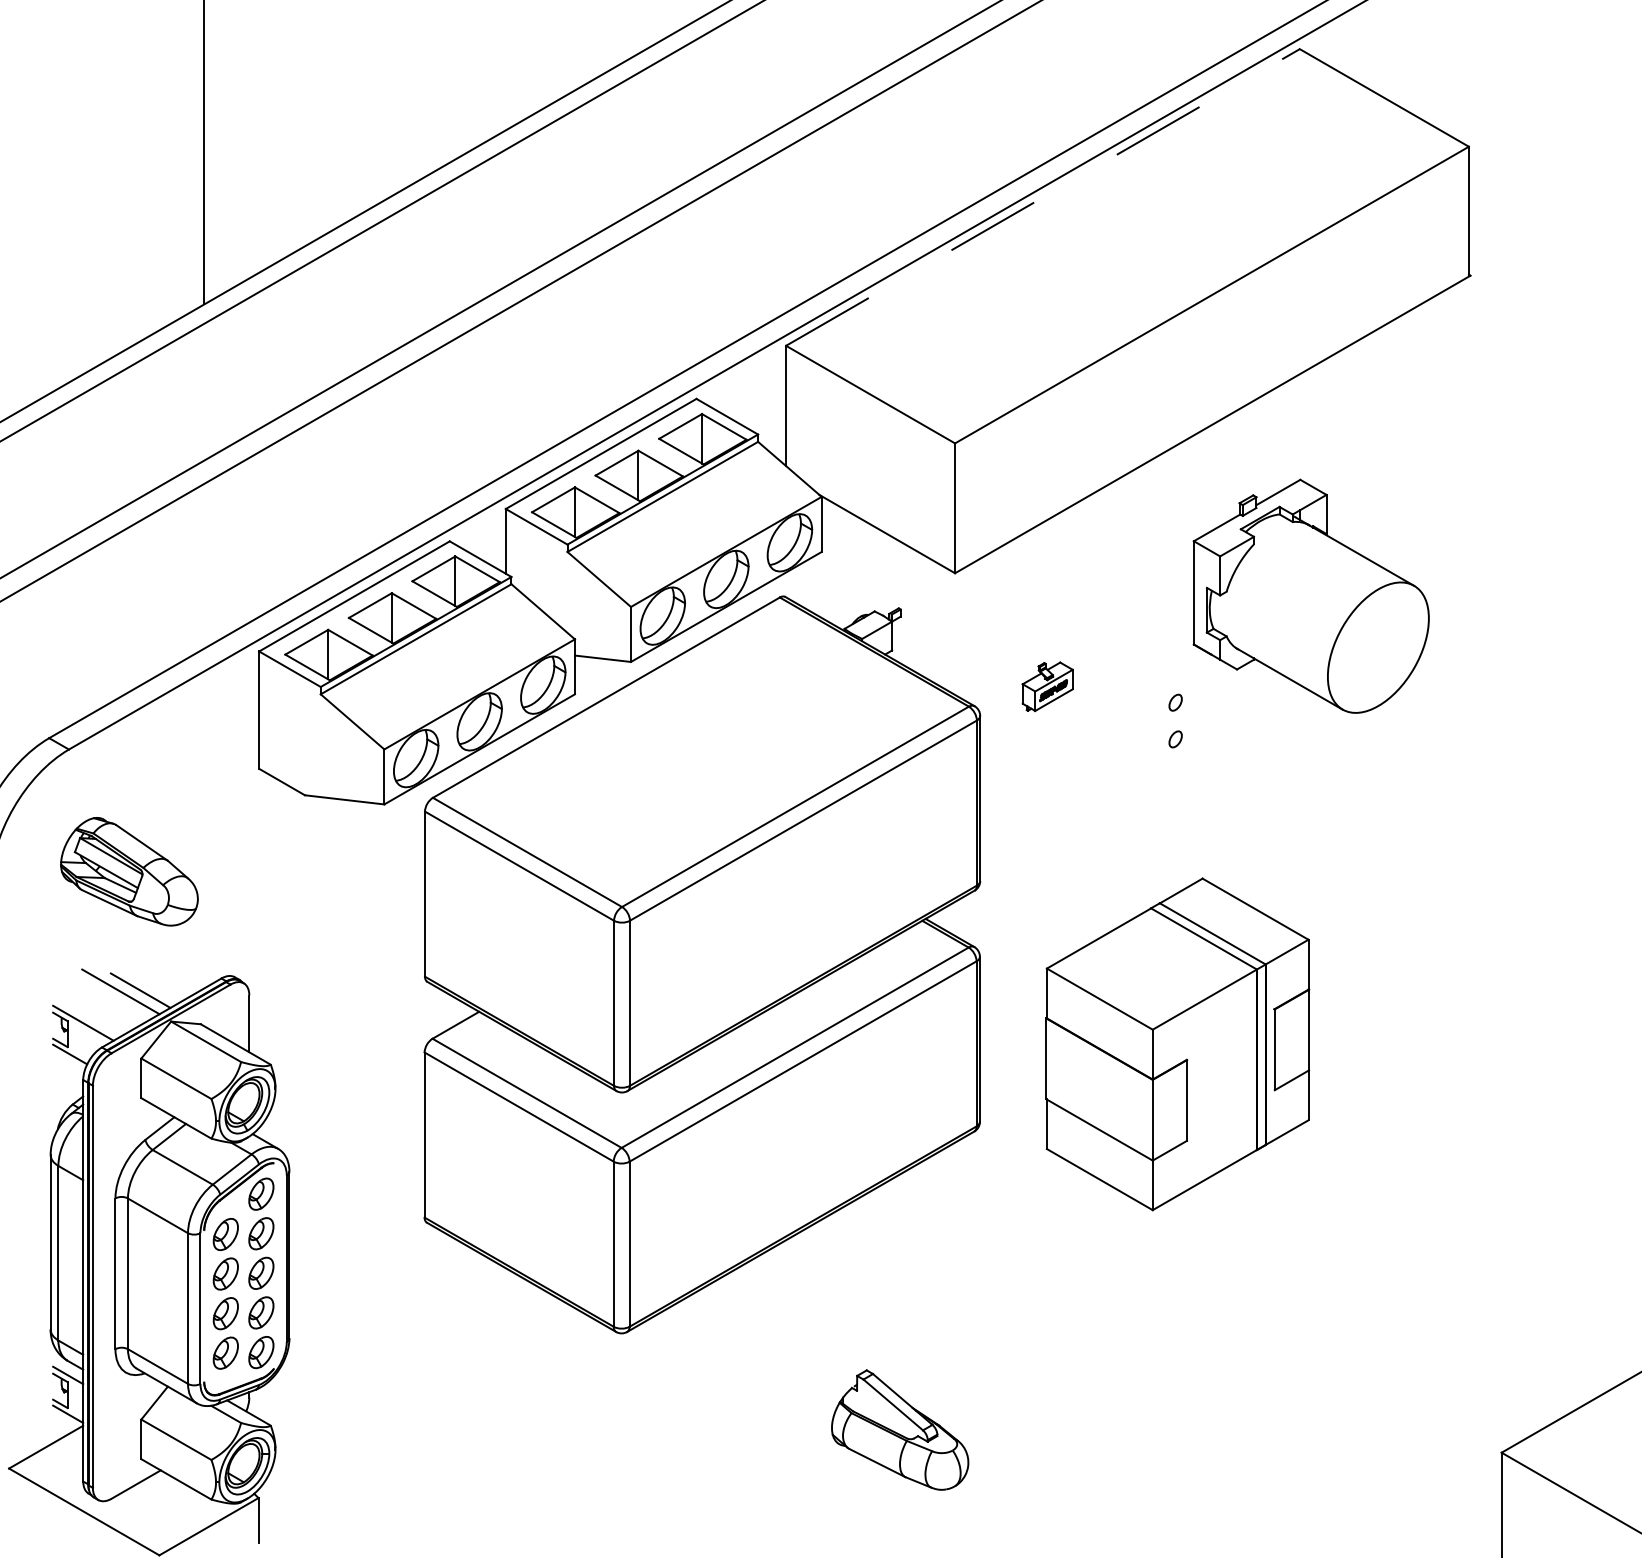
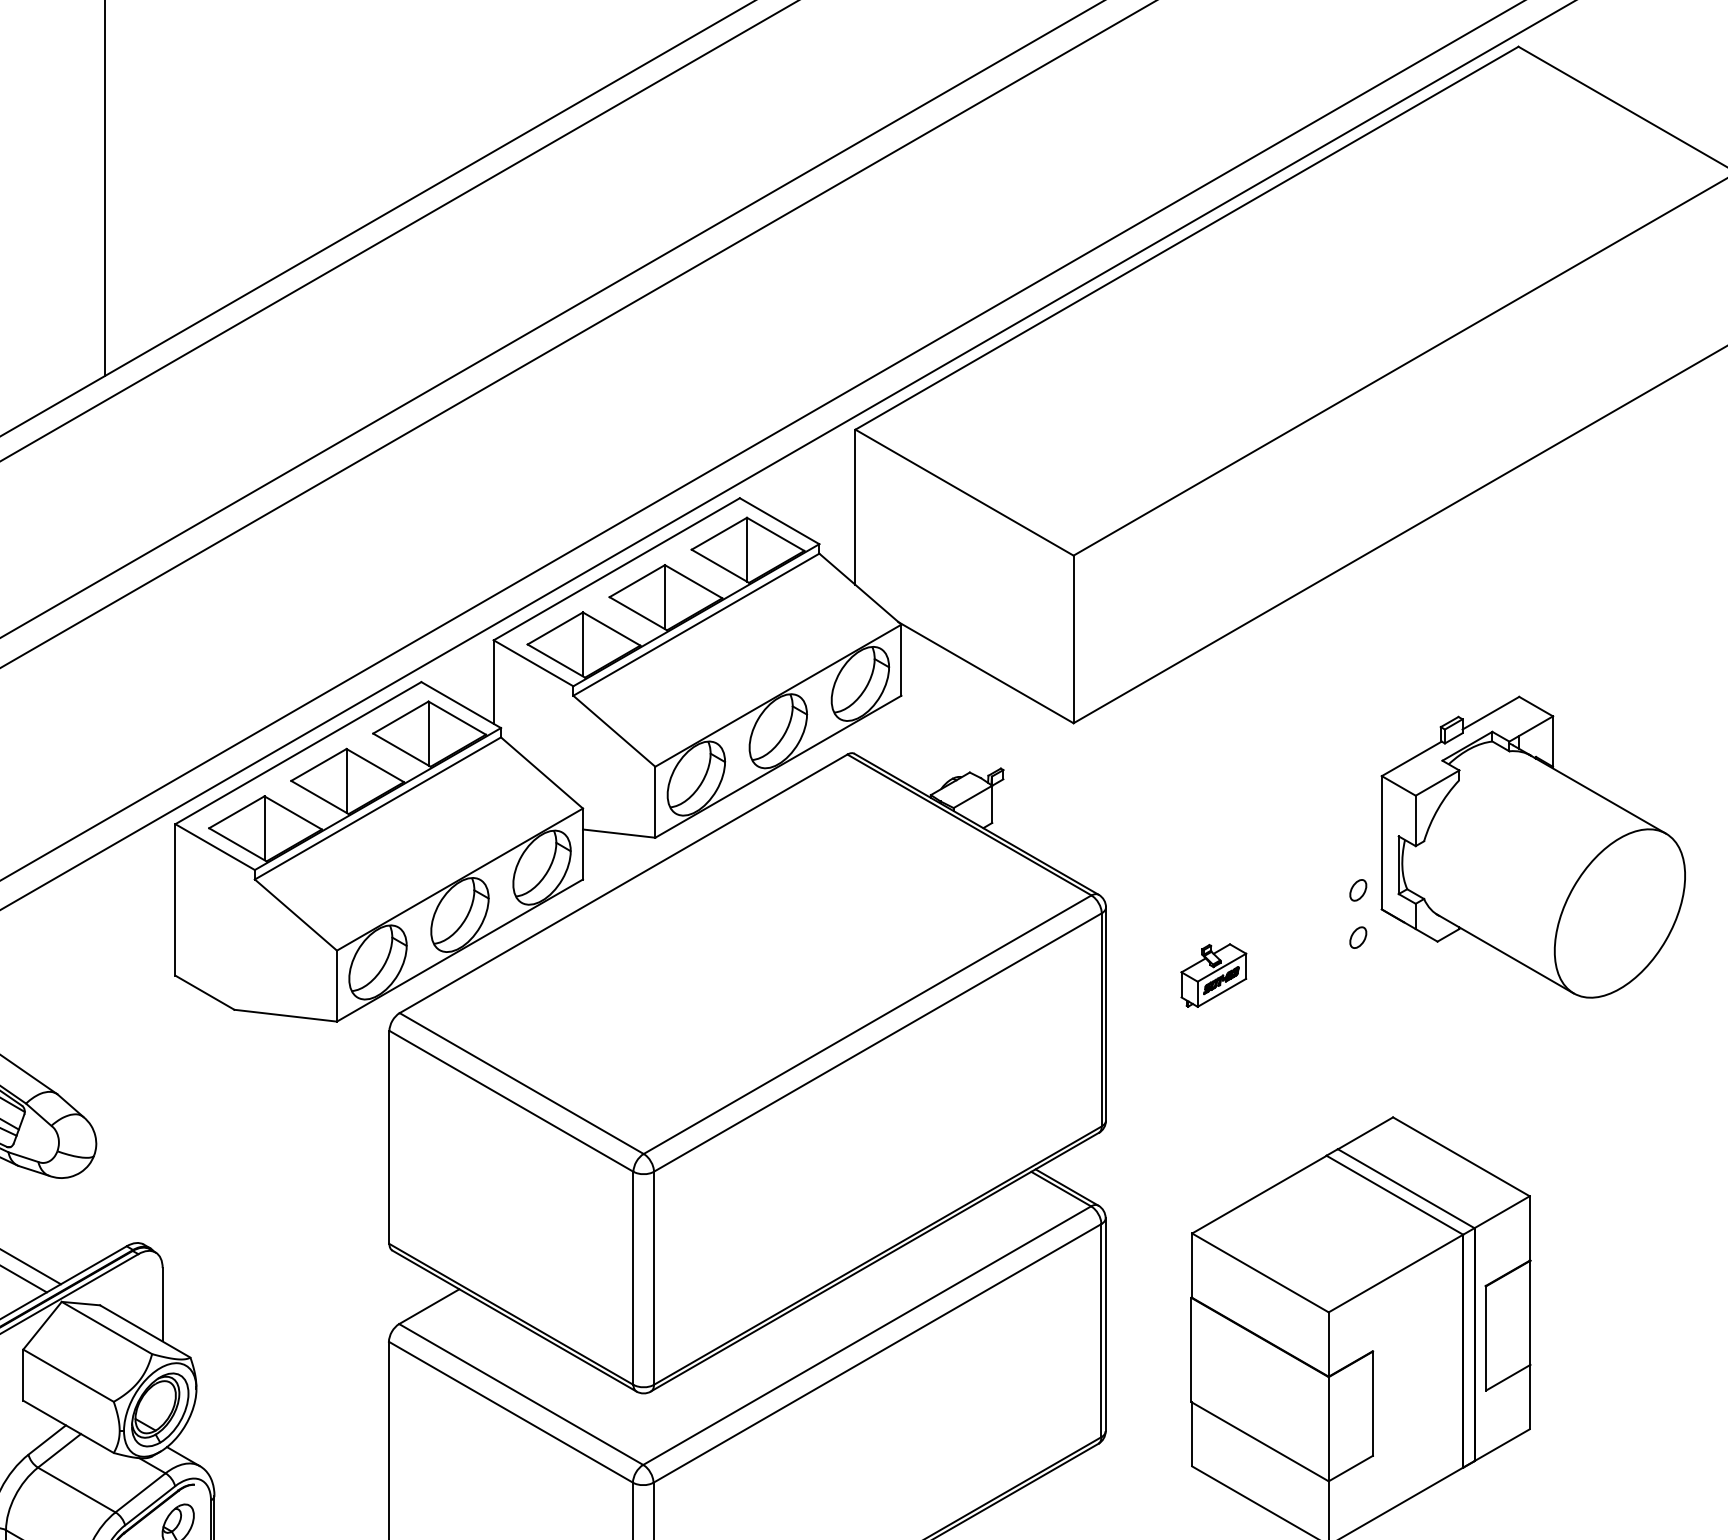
line: (1042, 197) -> (1186, 238), dashed -> solid
part: (1310, 595) -> (1532, 846), moved
part: (1047, 686) -> (1213, 975), moved

